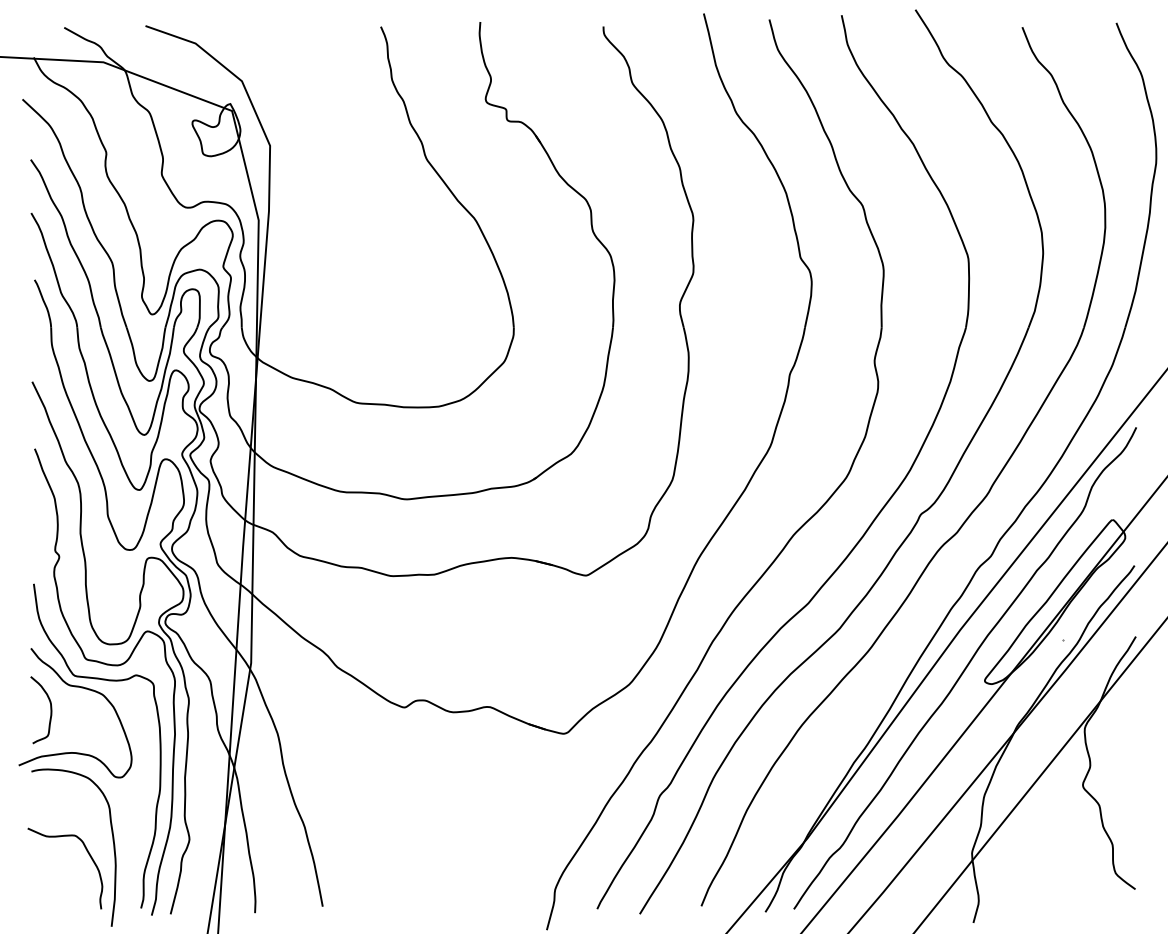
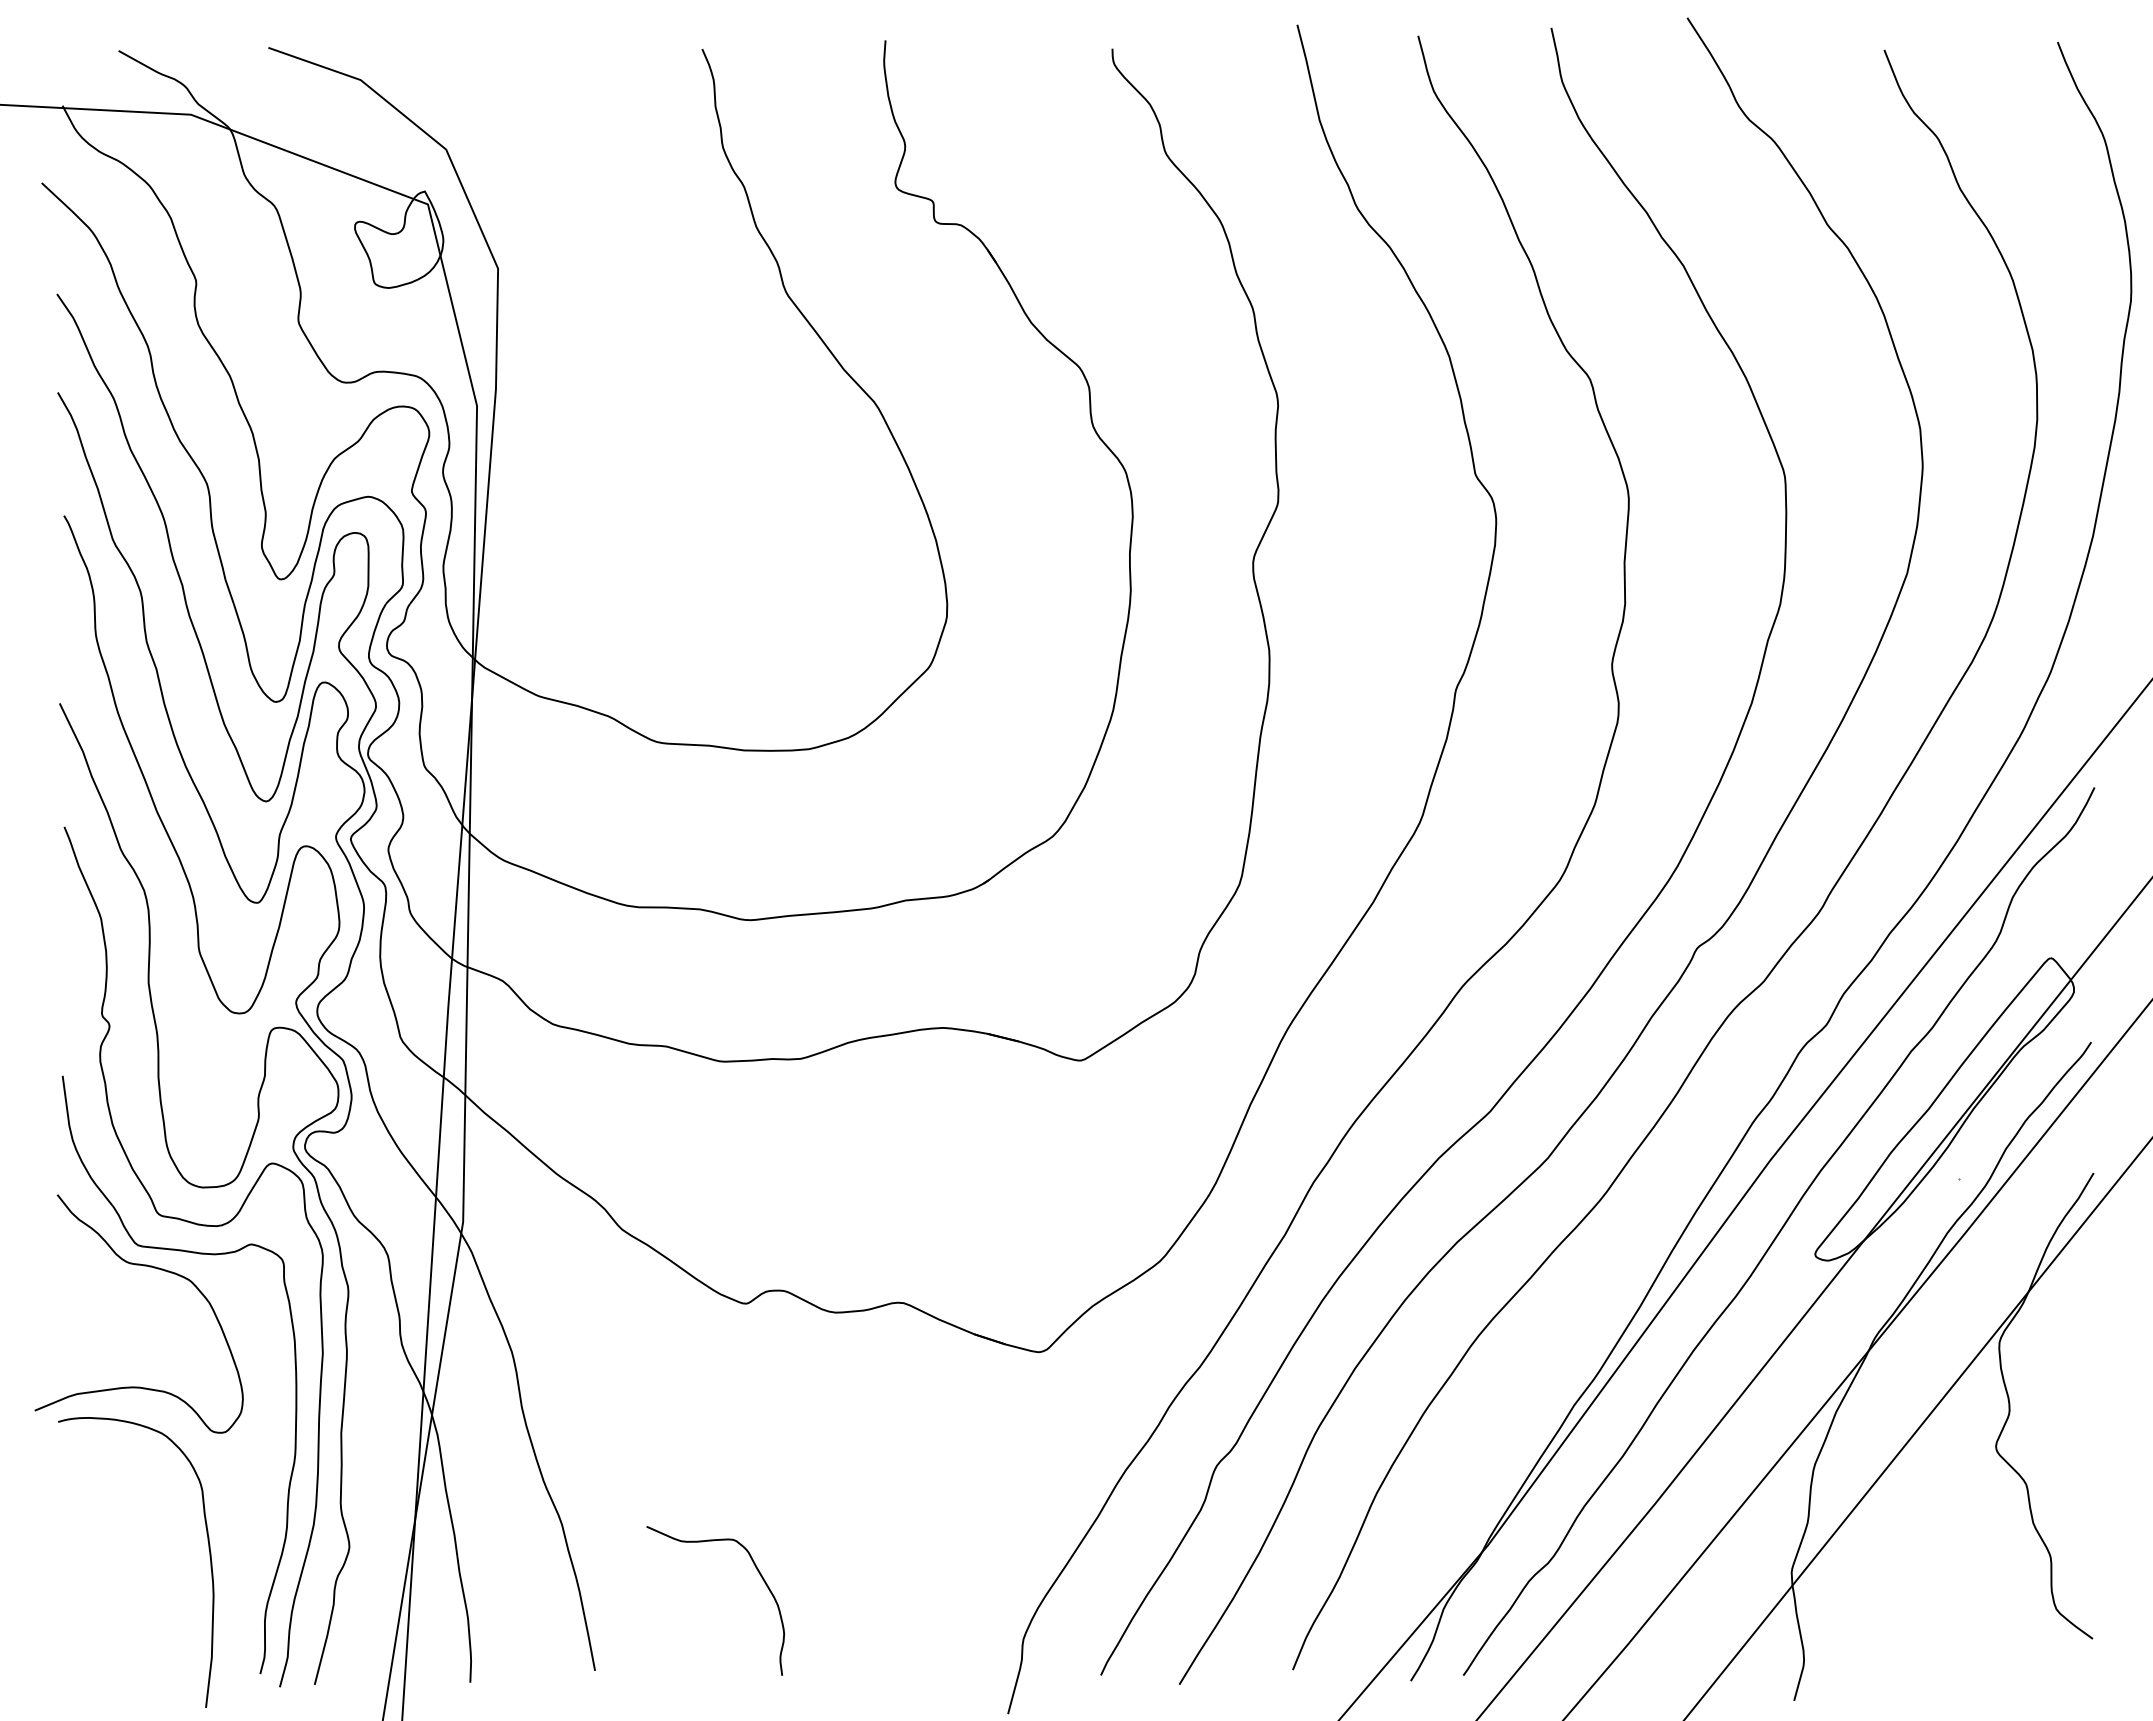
curve: (50, 710) -> (93, 1309), removed
curve: (89, 856) -> (760, 1578), moved

